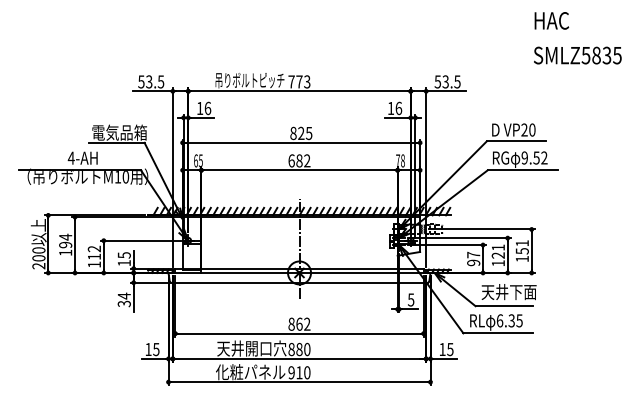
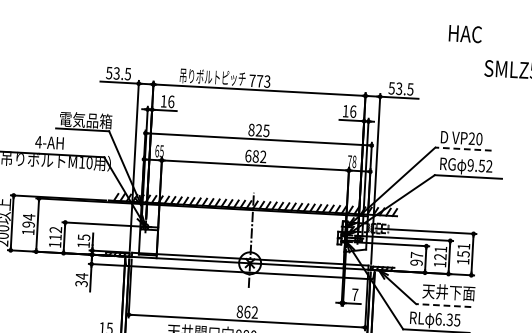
text: (551, 20) -> (465, 33), moved
line: (515, 141) -> (462, 149), solid -> dashed
text: (411, 299) -> (355, 294), 5 -> 7
line: (504, 306) -> (443, 305), solid -> dashed

